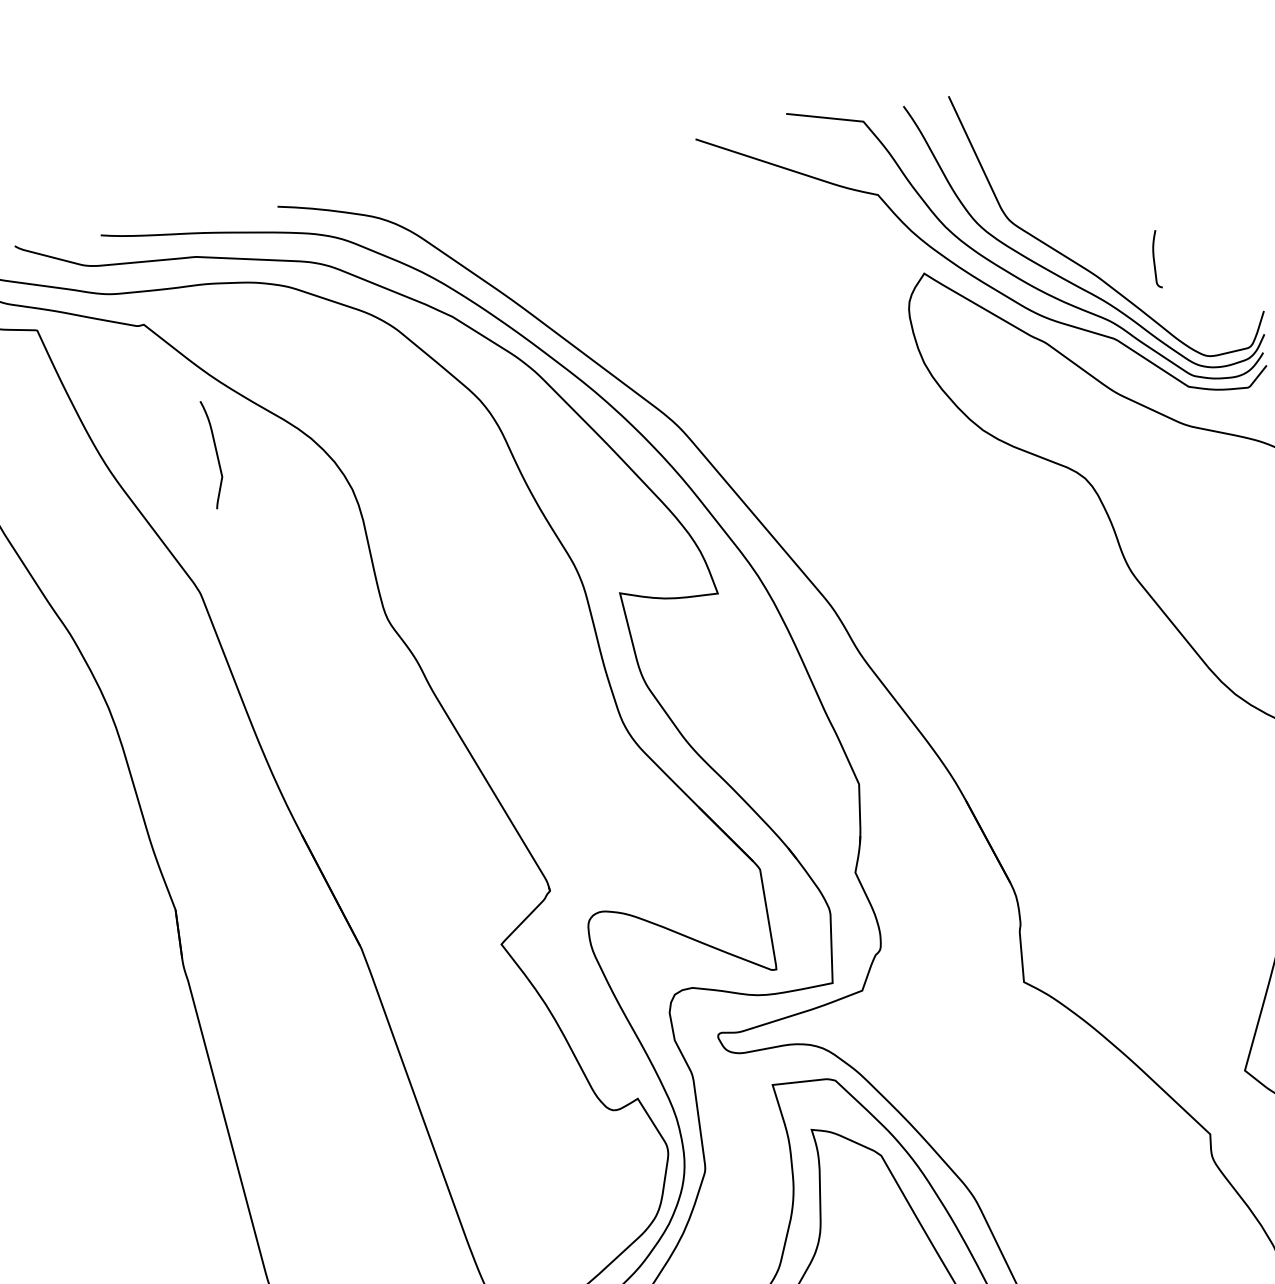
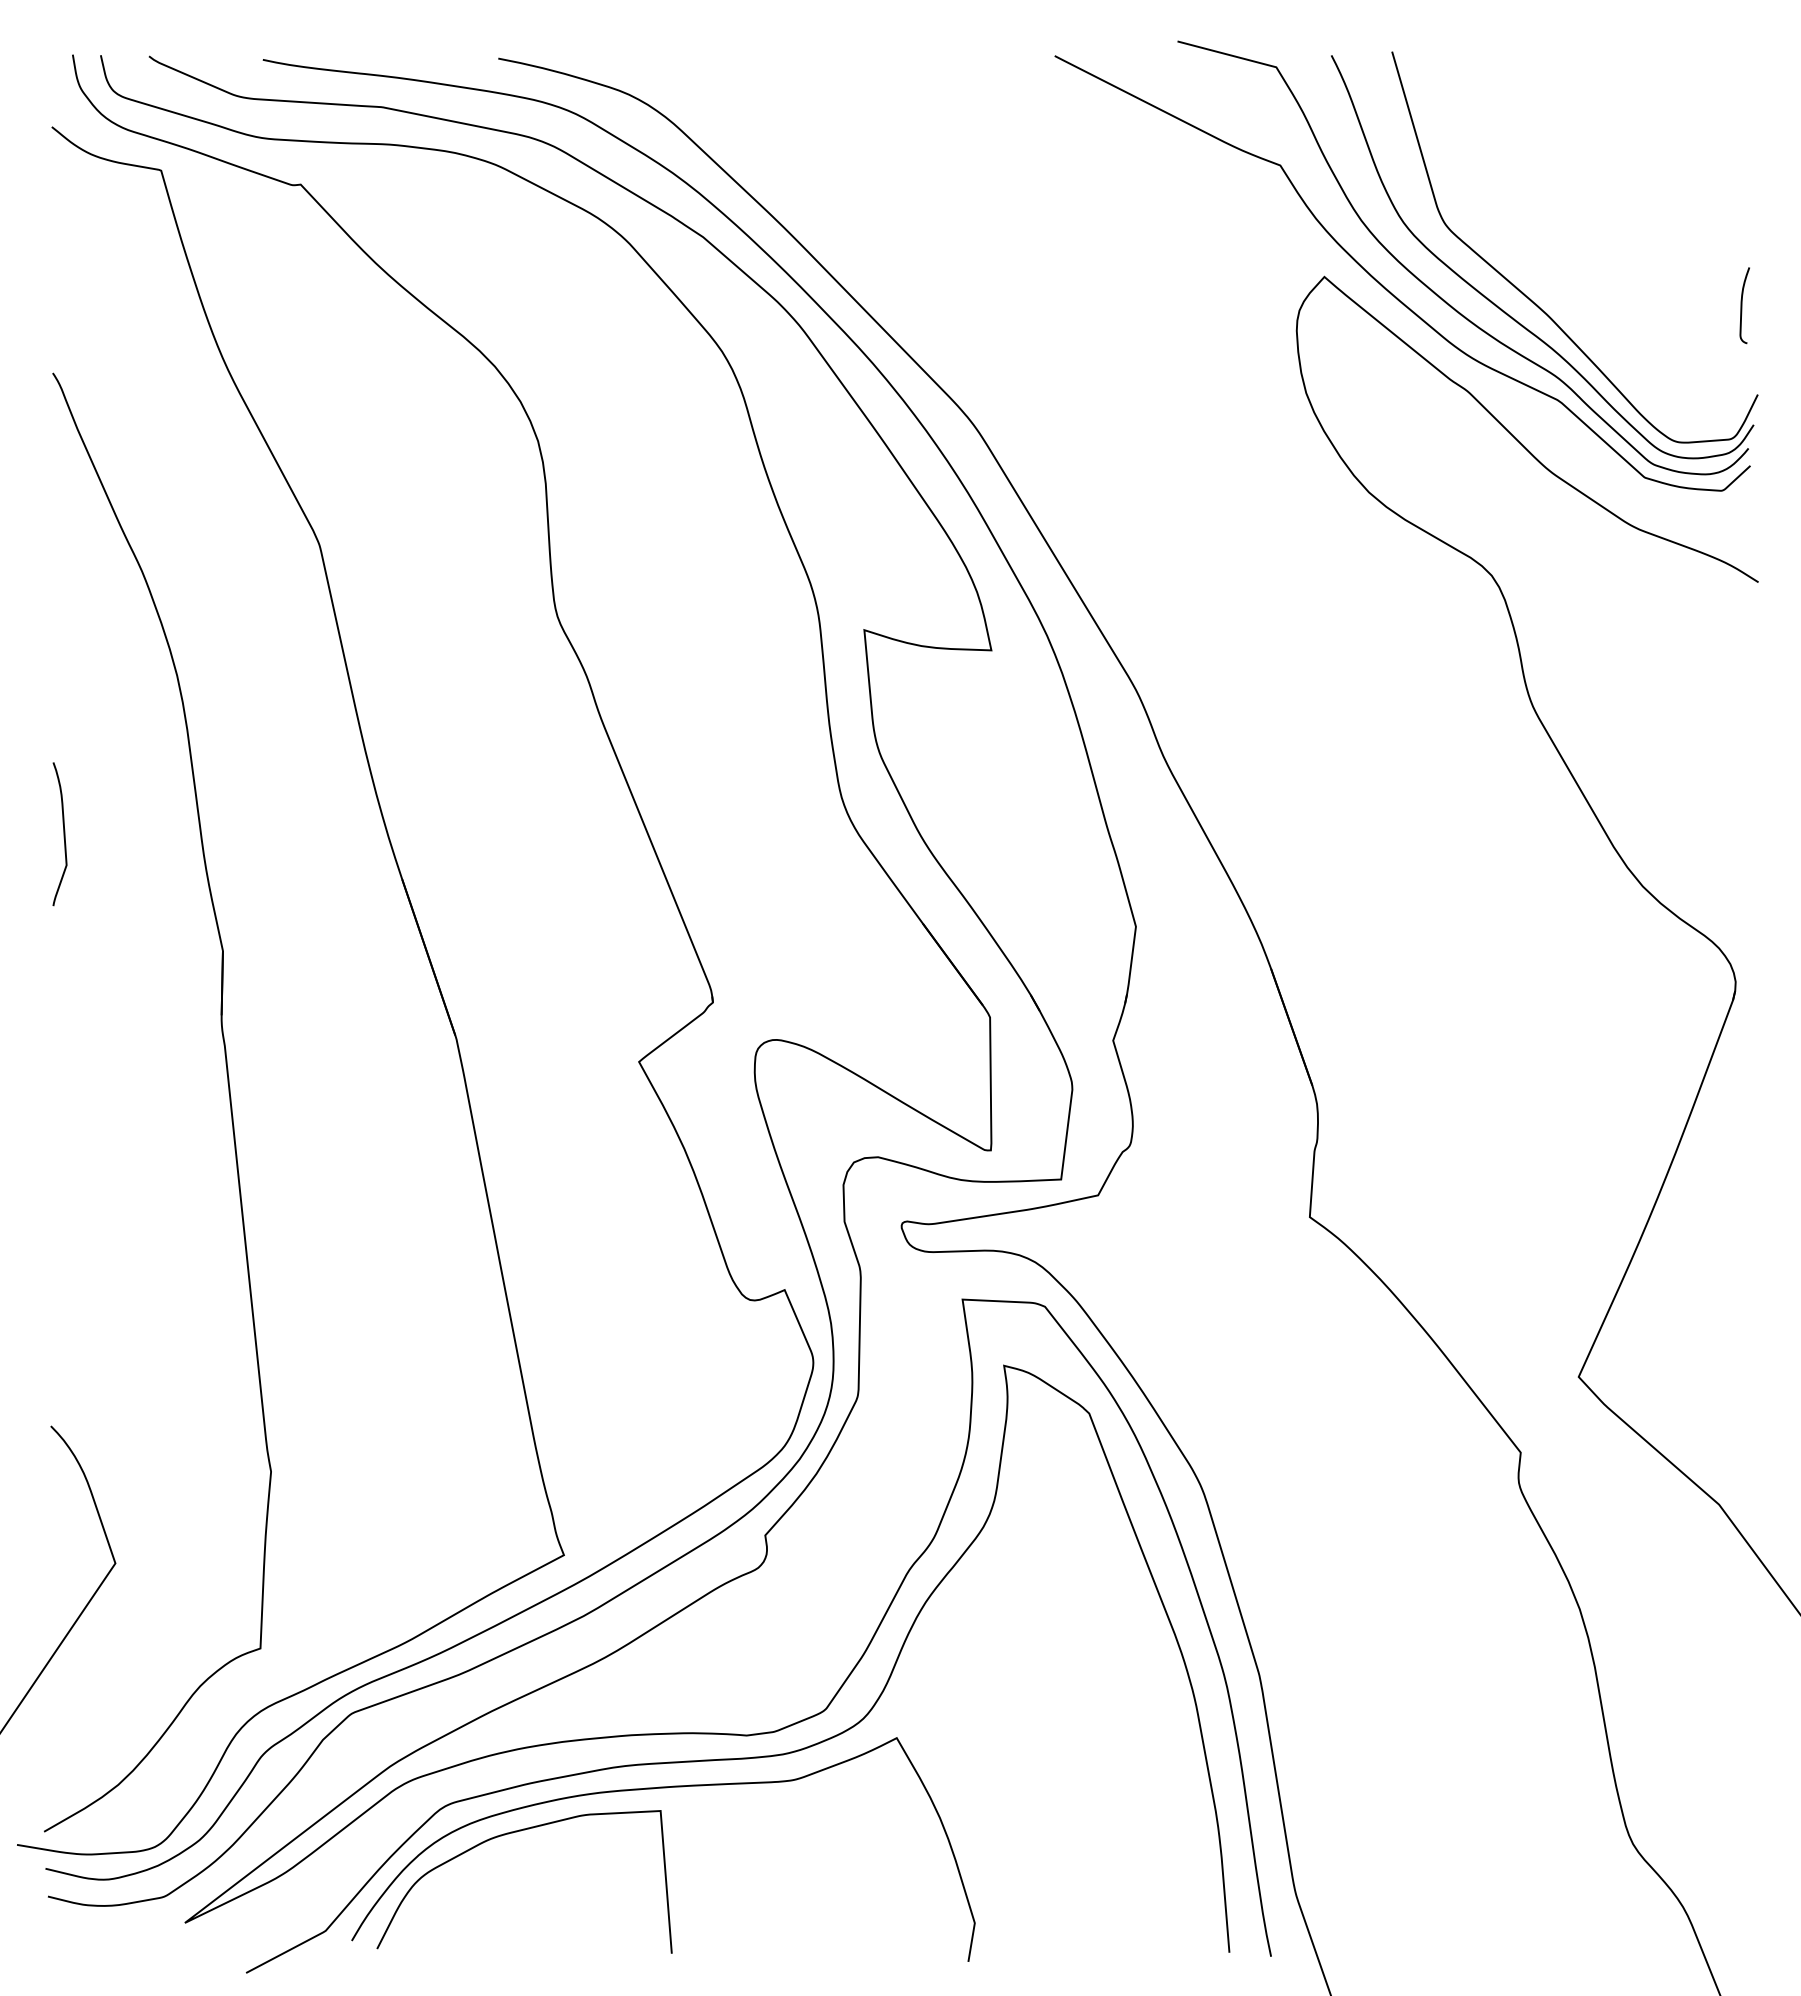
curve: (1154, 259) -> (1742, 305), moved
curve: (216, 454) -> (63, 834), moved

